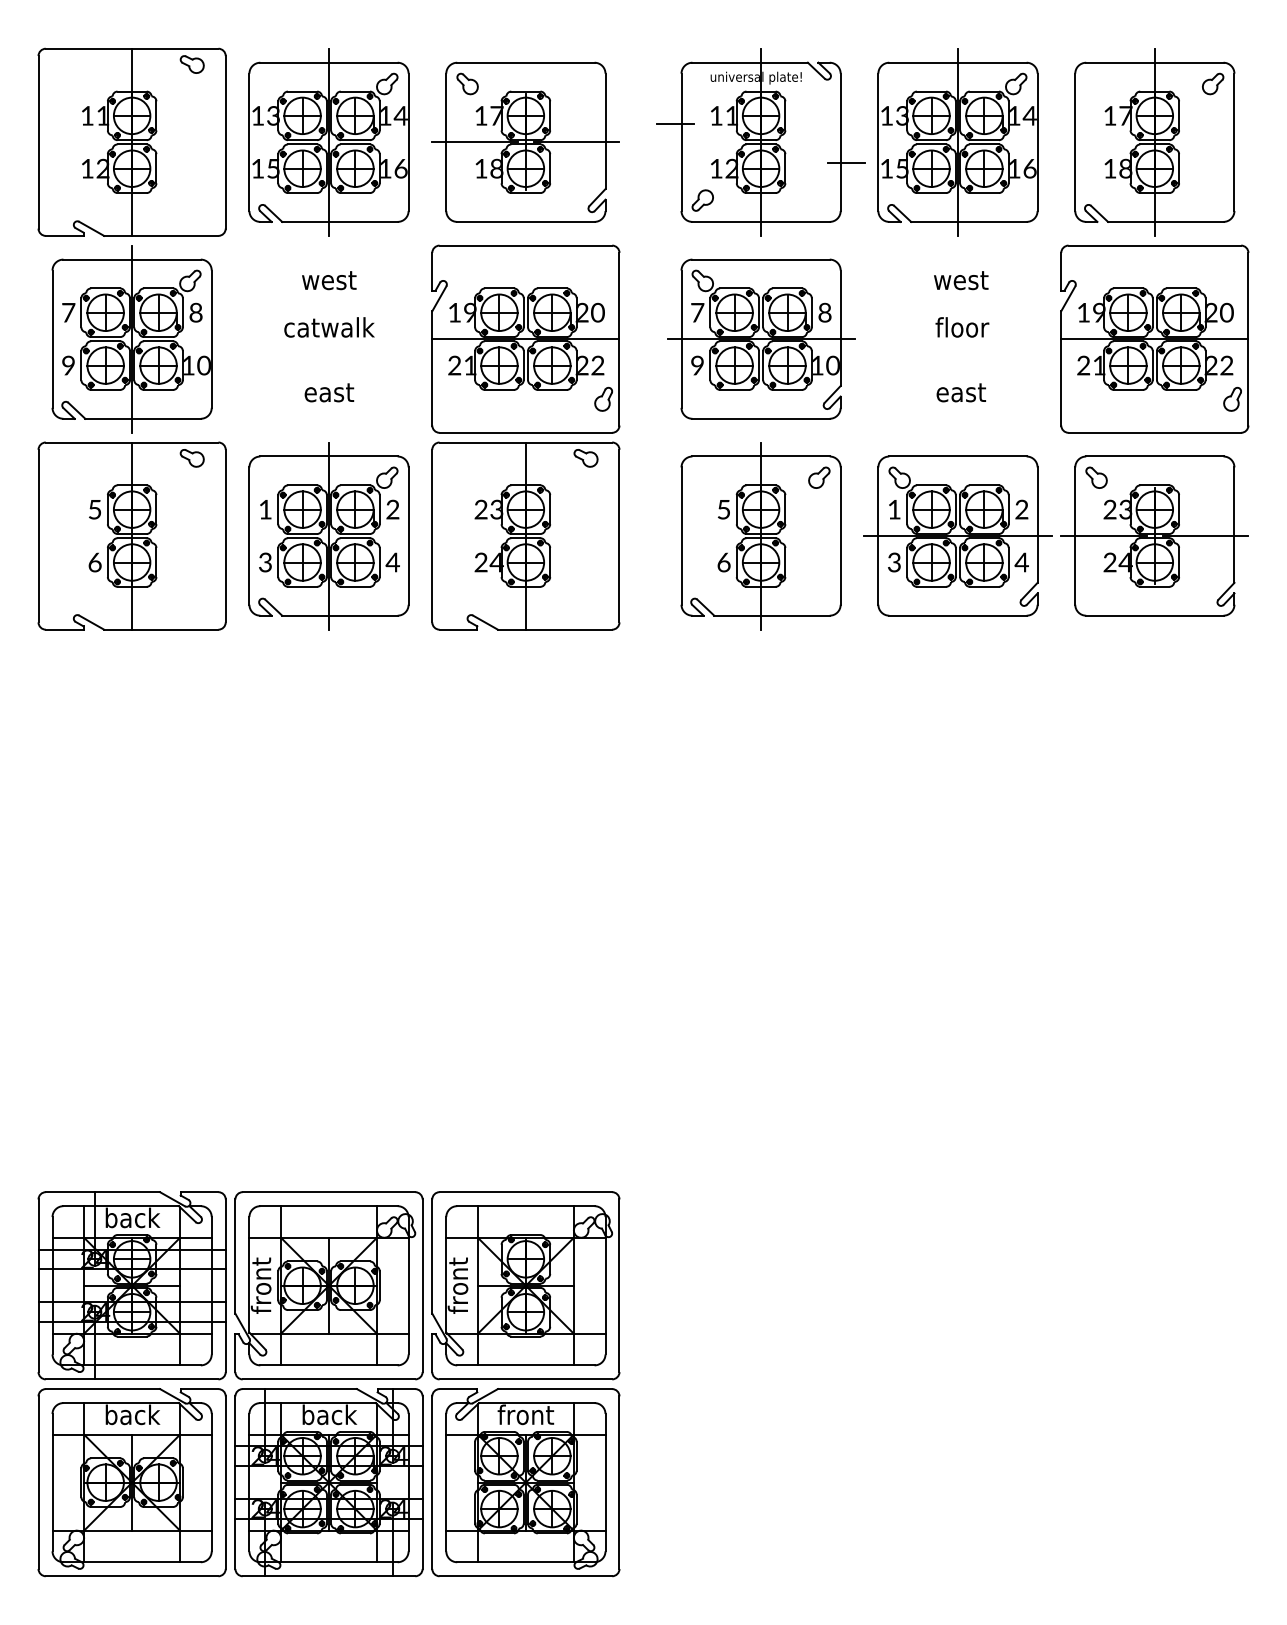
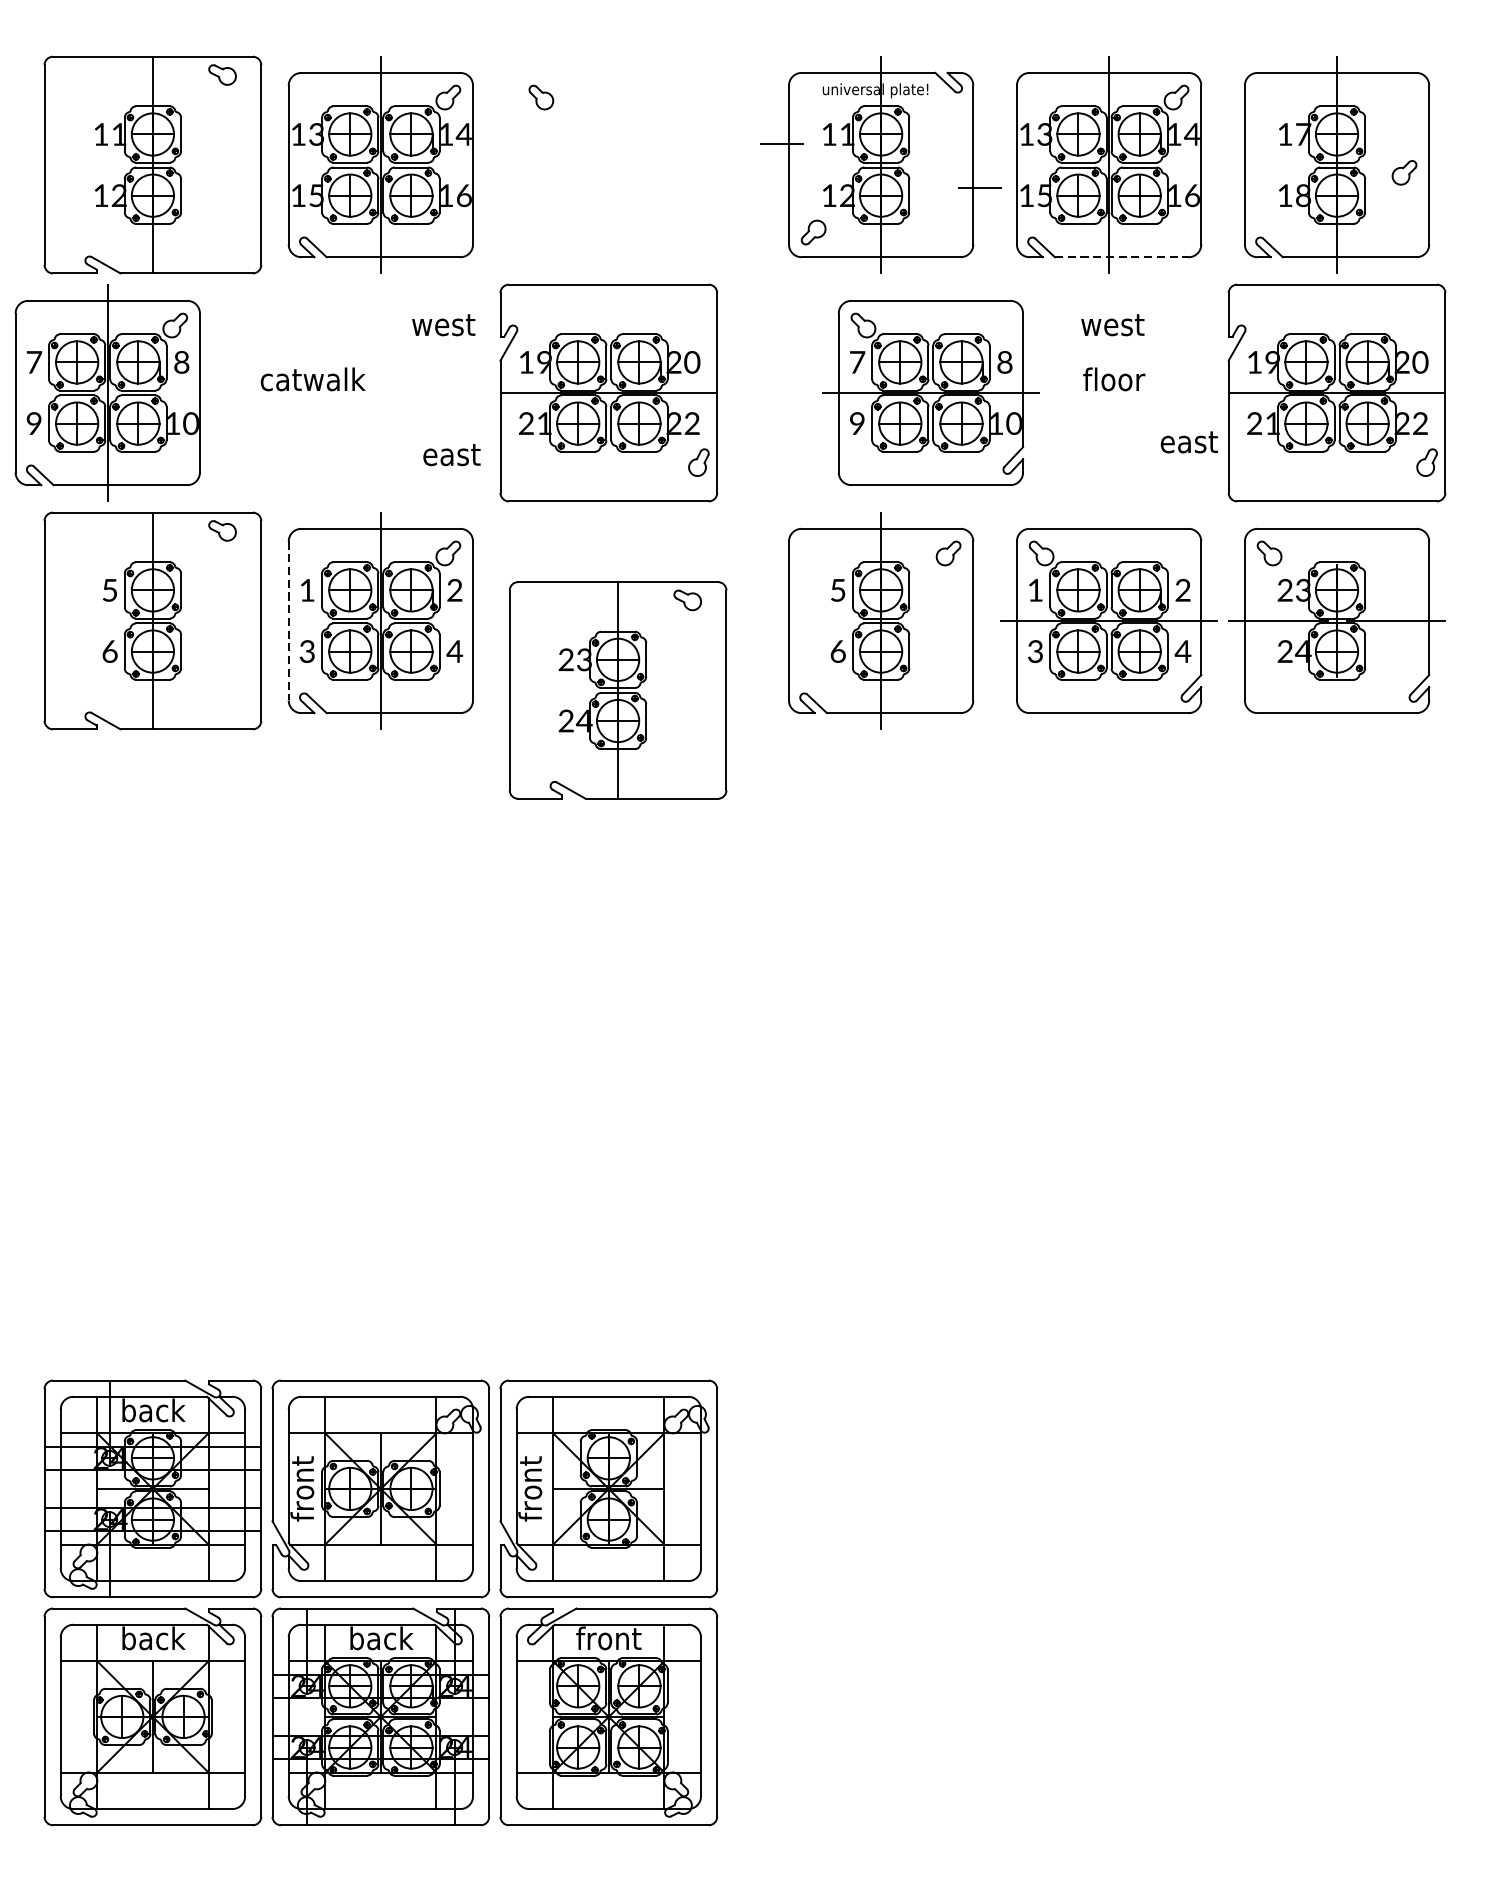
part: (1213, 83) -> (1404, 172), moved
part: (525, 141) -> (608, 164), removed
line: (968, 221) -> (1121, 256), solid -> dashed
text: (329, 280) -> (443, 325), moved
text: (329, 327) -> (313, 379), moved
part: (761, 338) -> (931, 392), moved
part: (131, 339) -> (107, 393), moved
text: (329, 392) -> (452, 454), moved
text: (960, 392) -> (1188, 441), moved
part: (525, 535) -> (617, 689), moved
line: (249, 536) -> (288, 621), solid -> dashed

